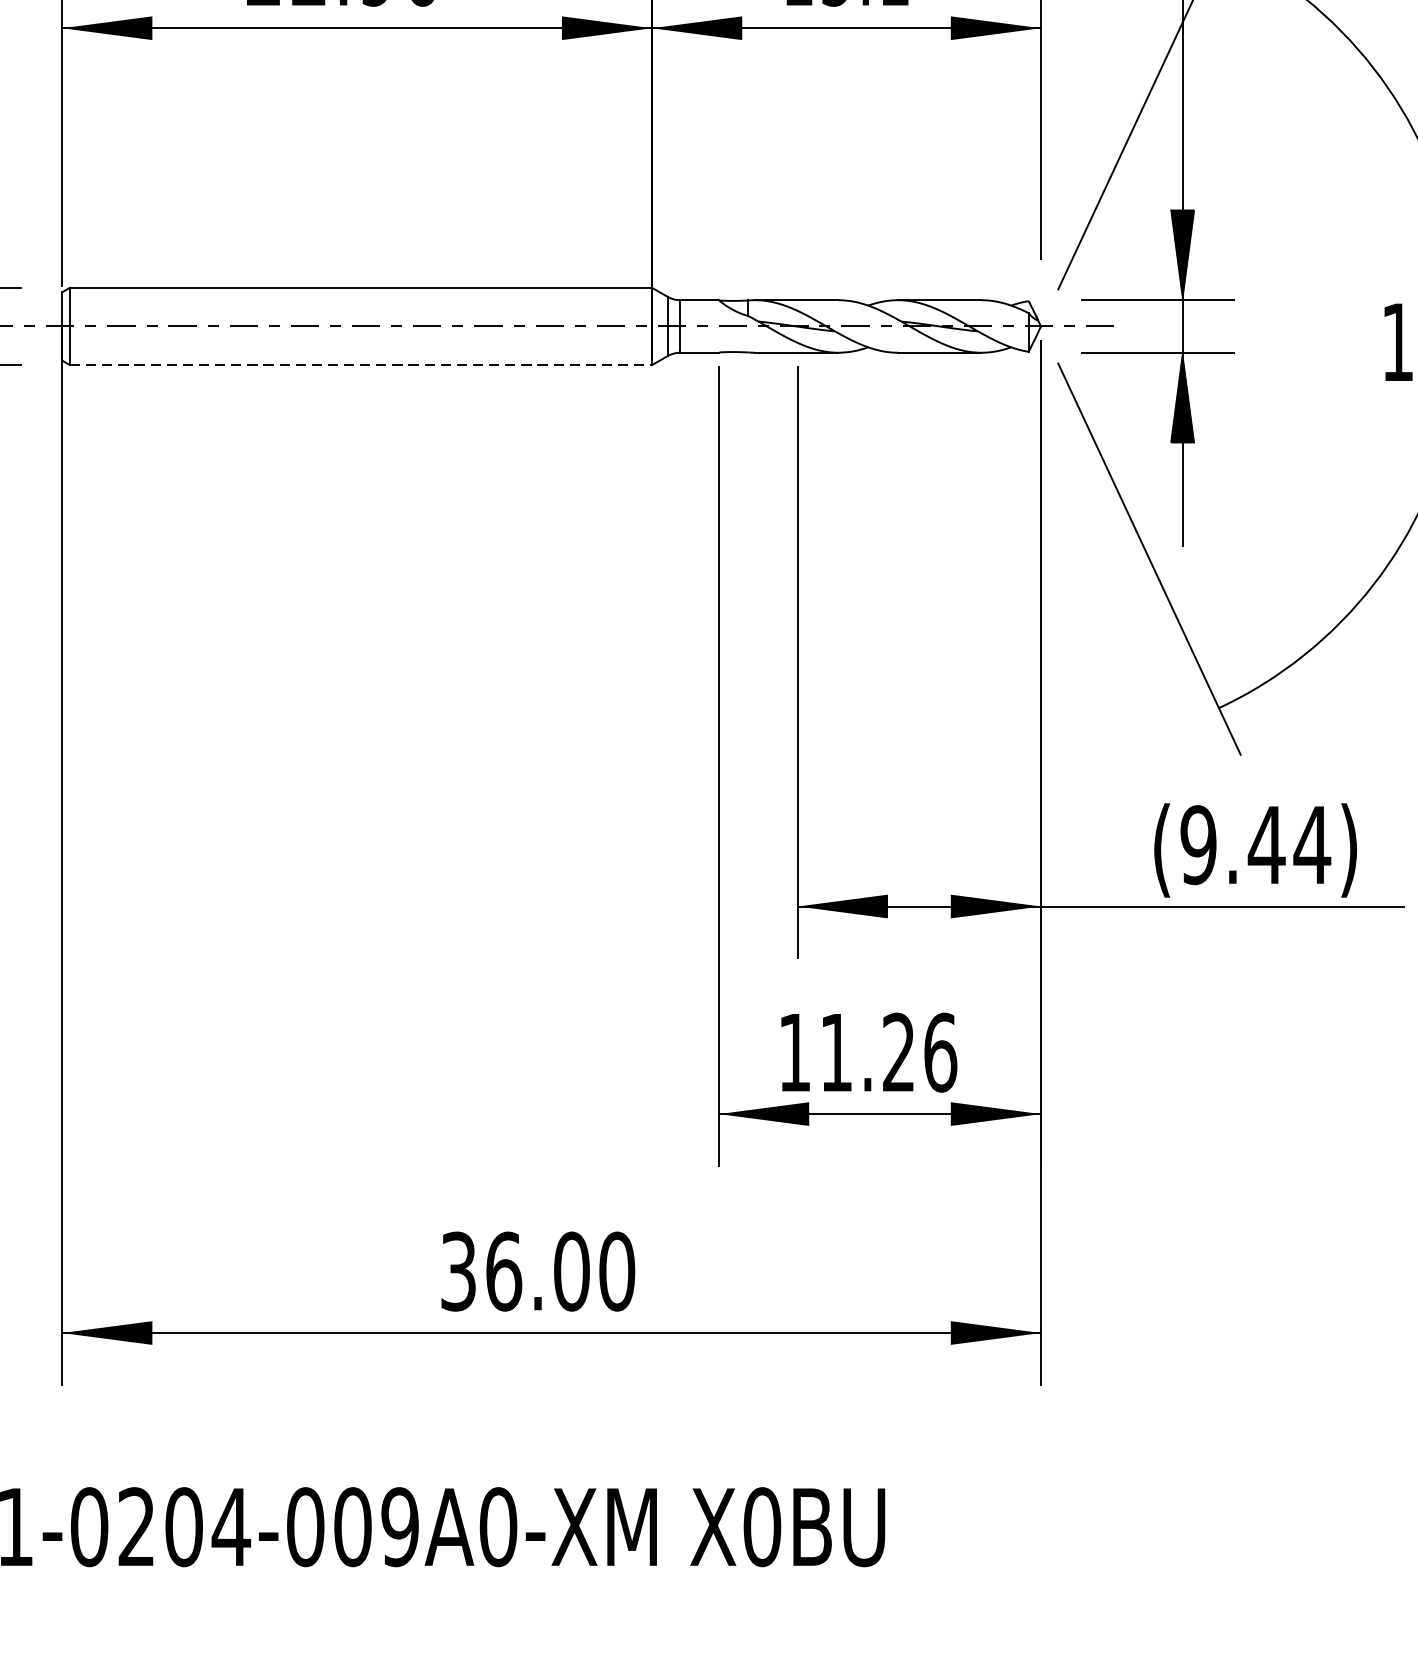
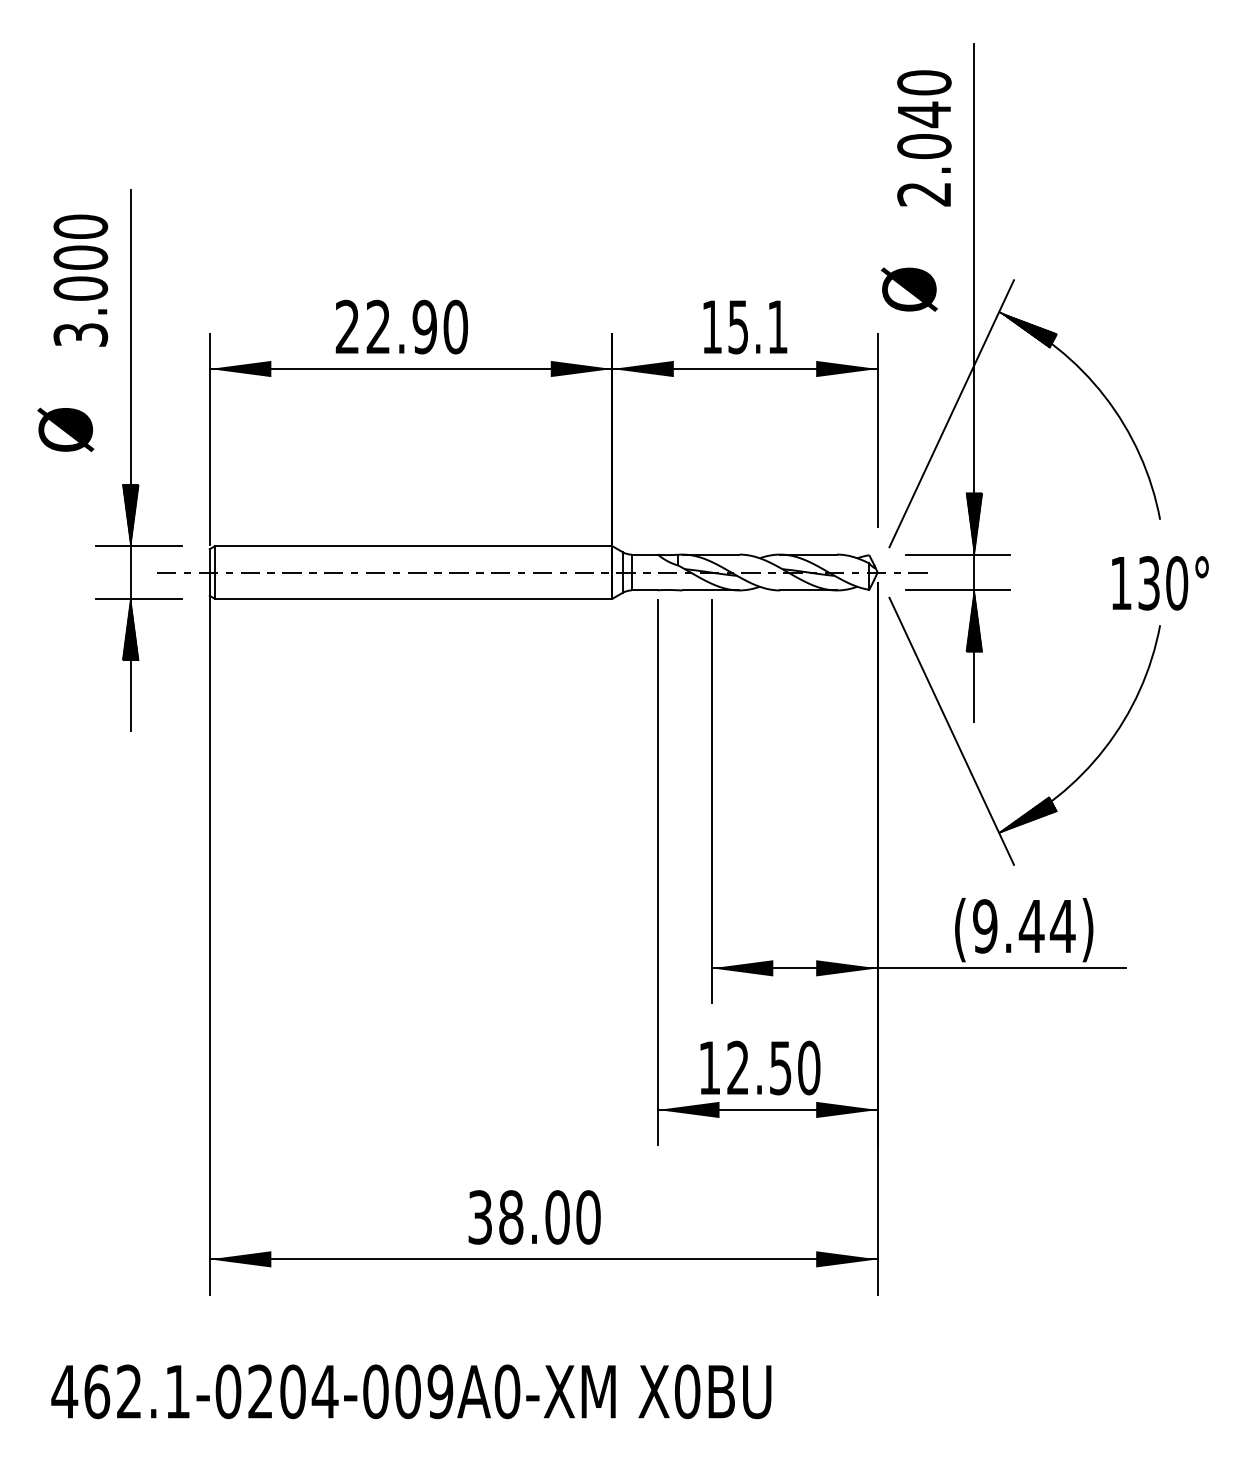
line: (360, 364) -> (413, 598), dashed -> solid
hatch: (1261, 681) -> (1028, 814), added
text: (888, 1051) -> (773, 1067), 11.26 -> 12.50
text: (504, 1271) -> (511, 1217), 36.00 -> 38.00

